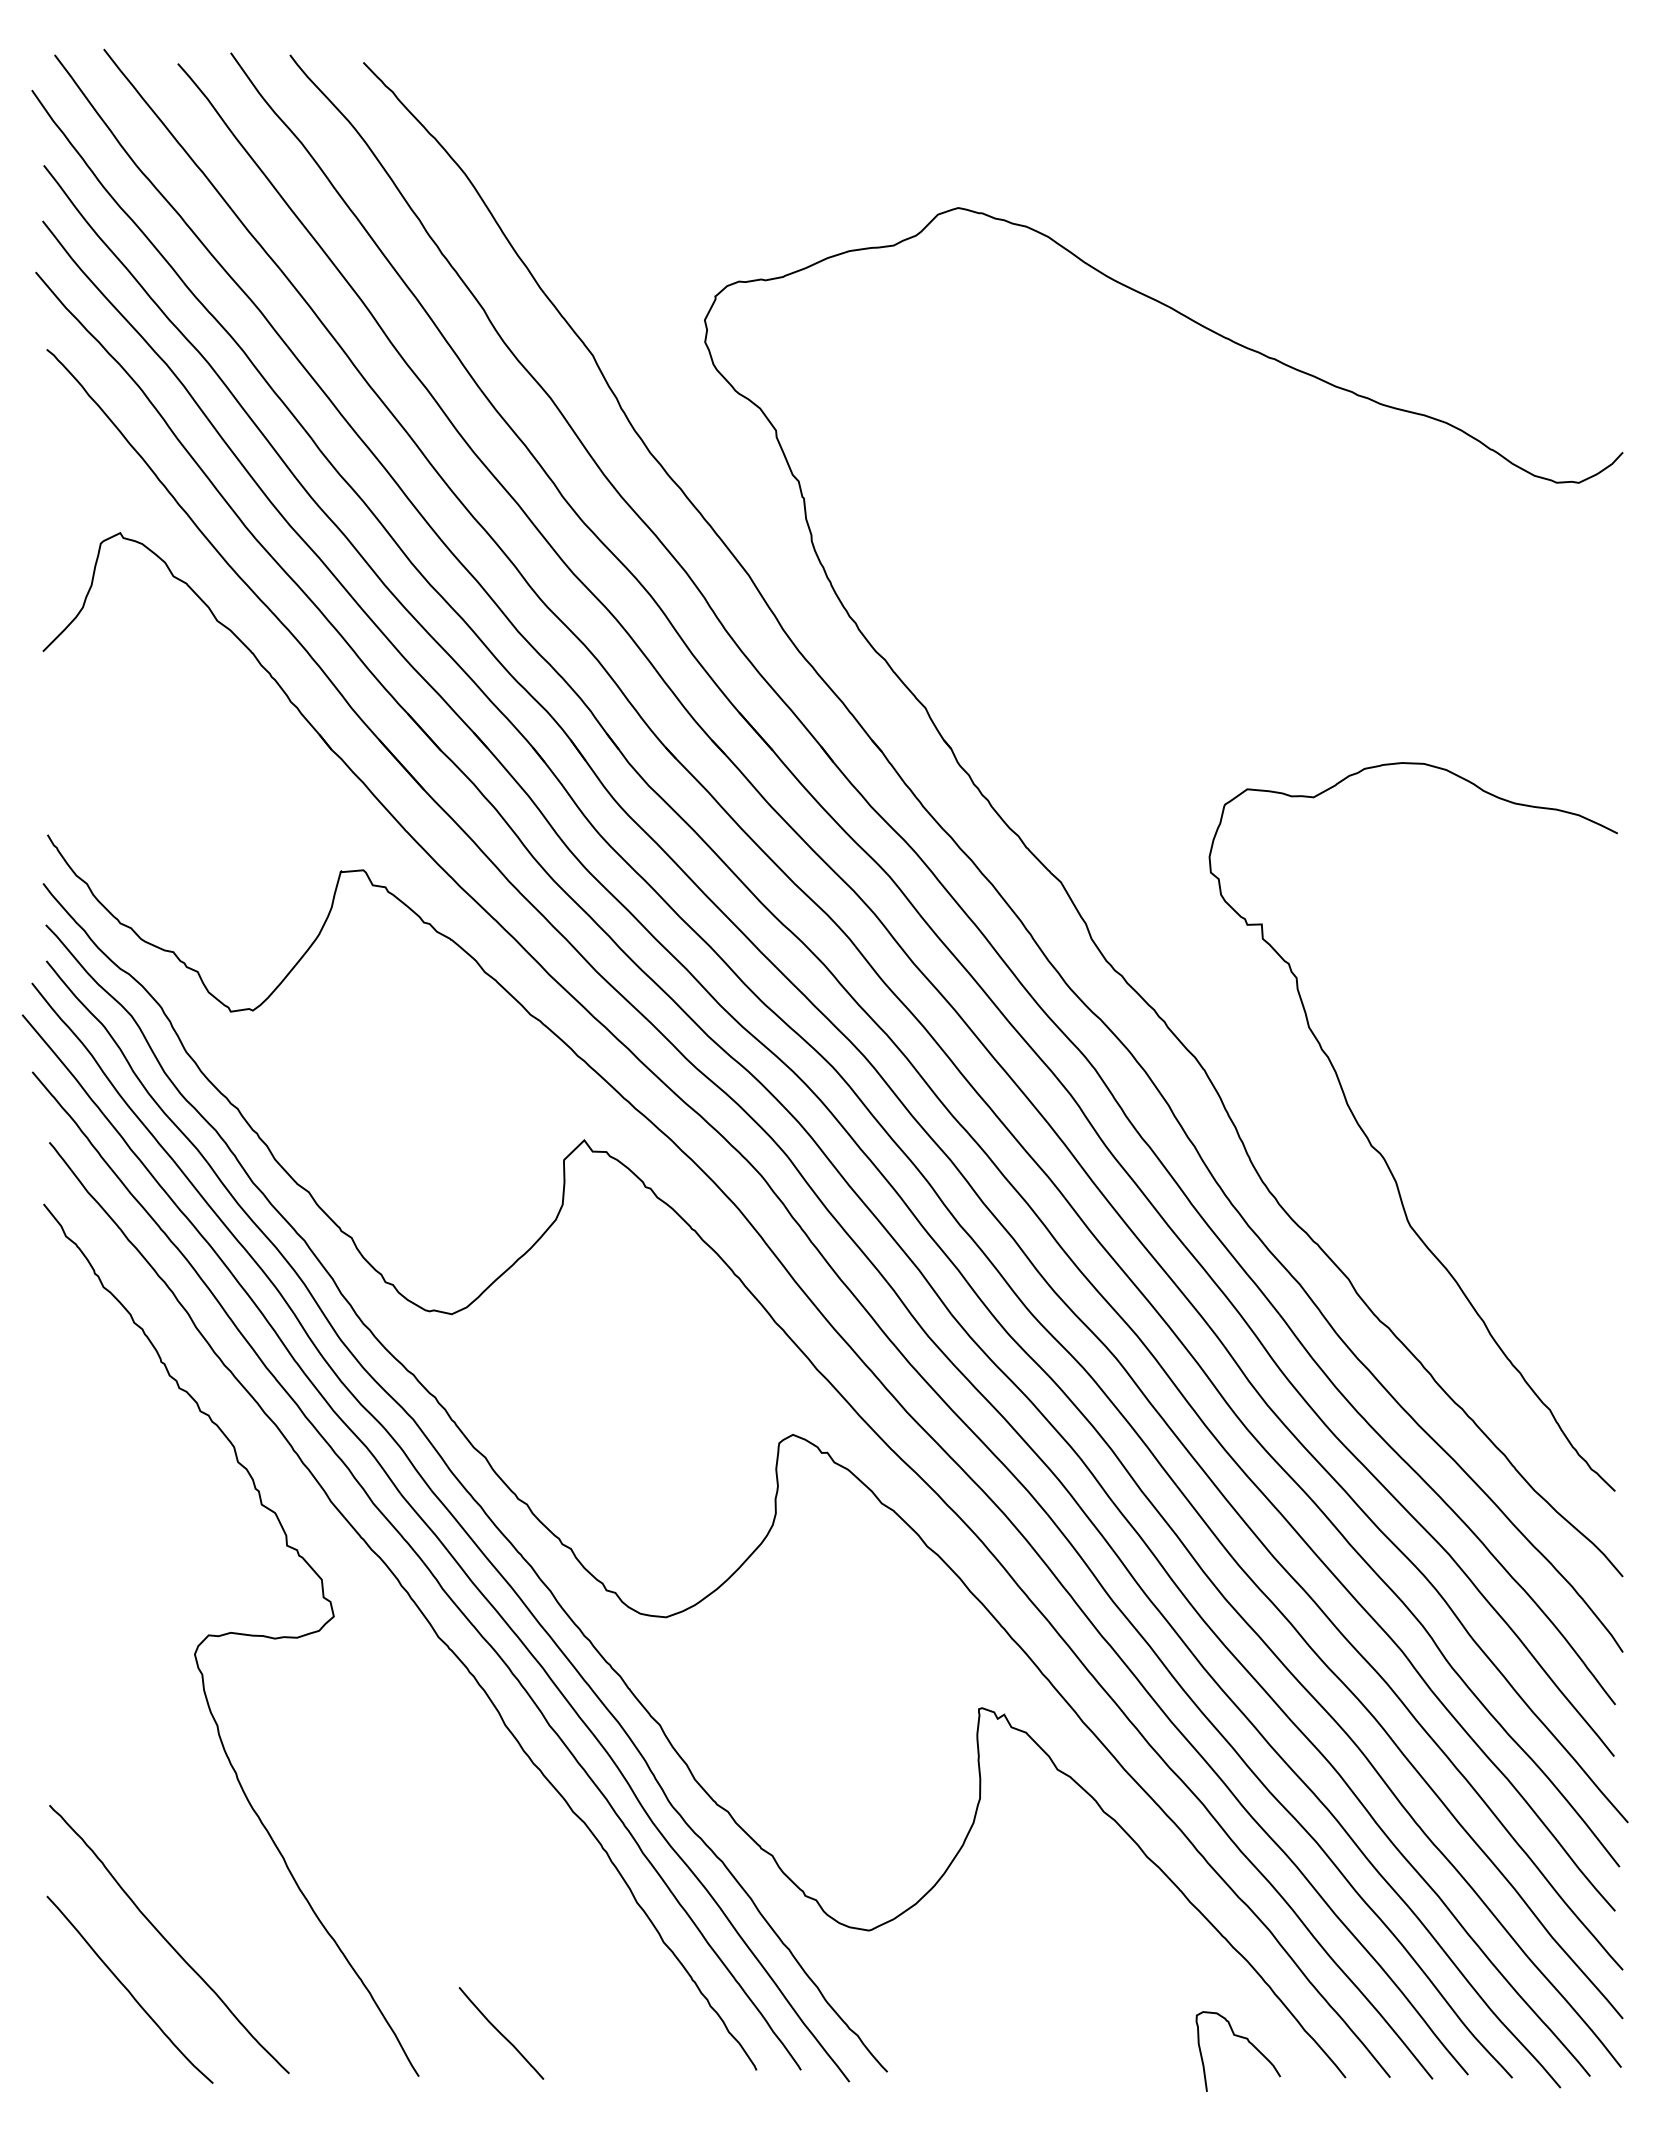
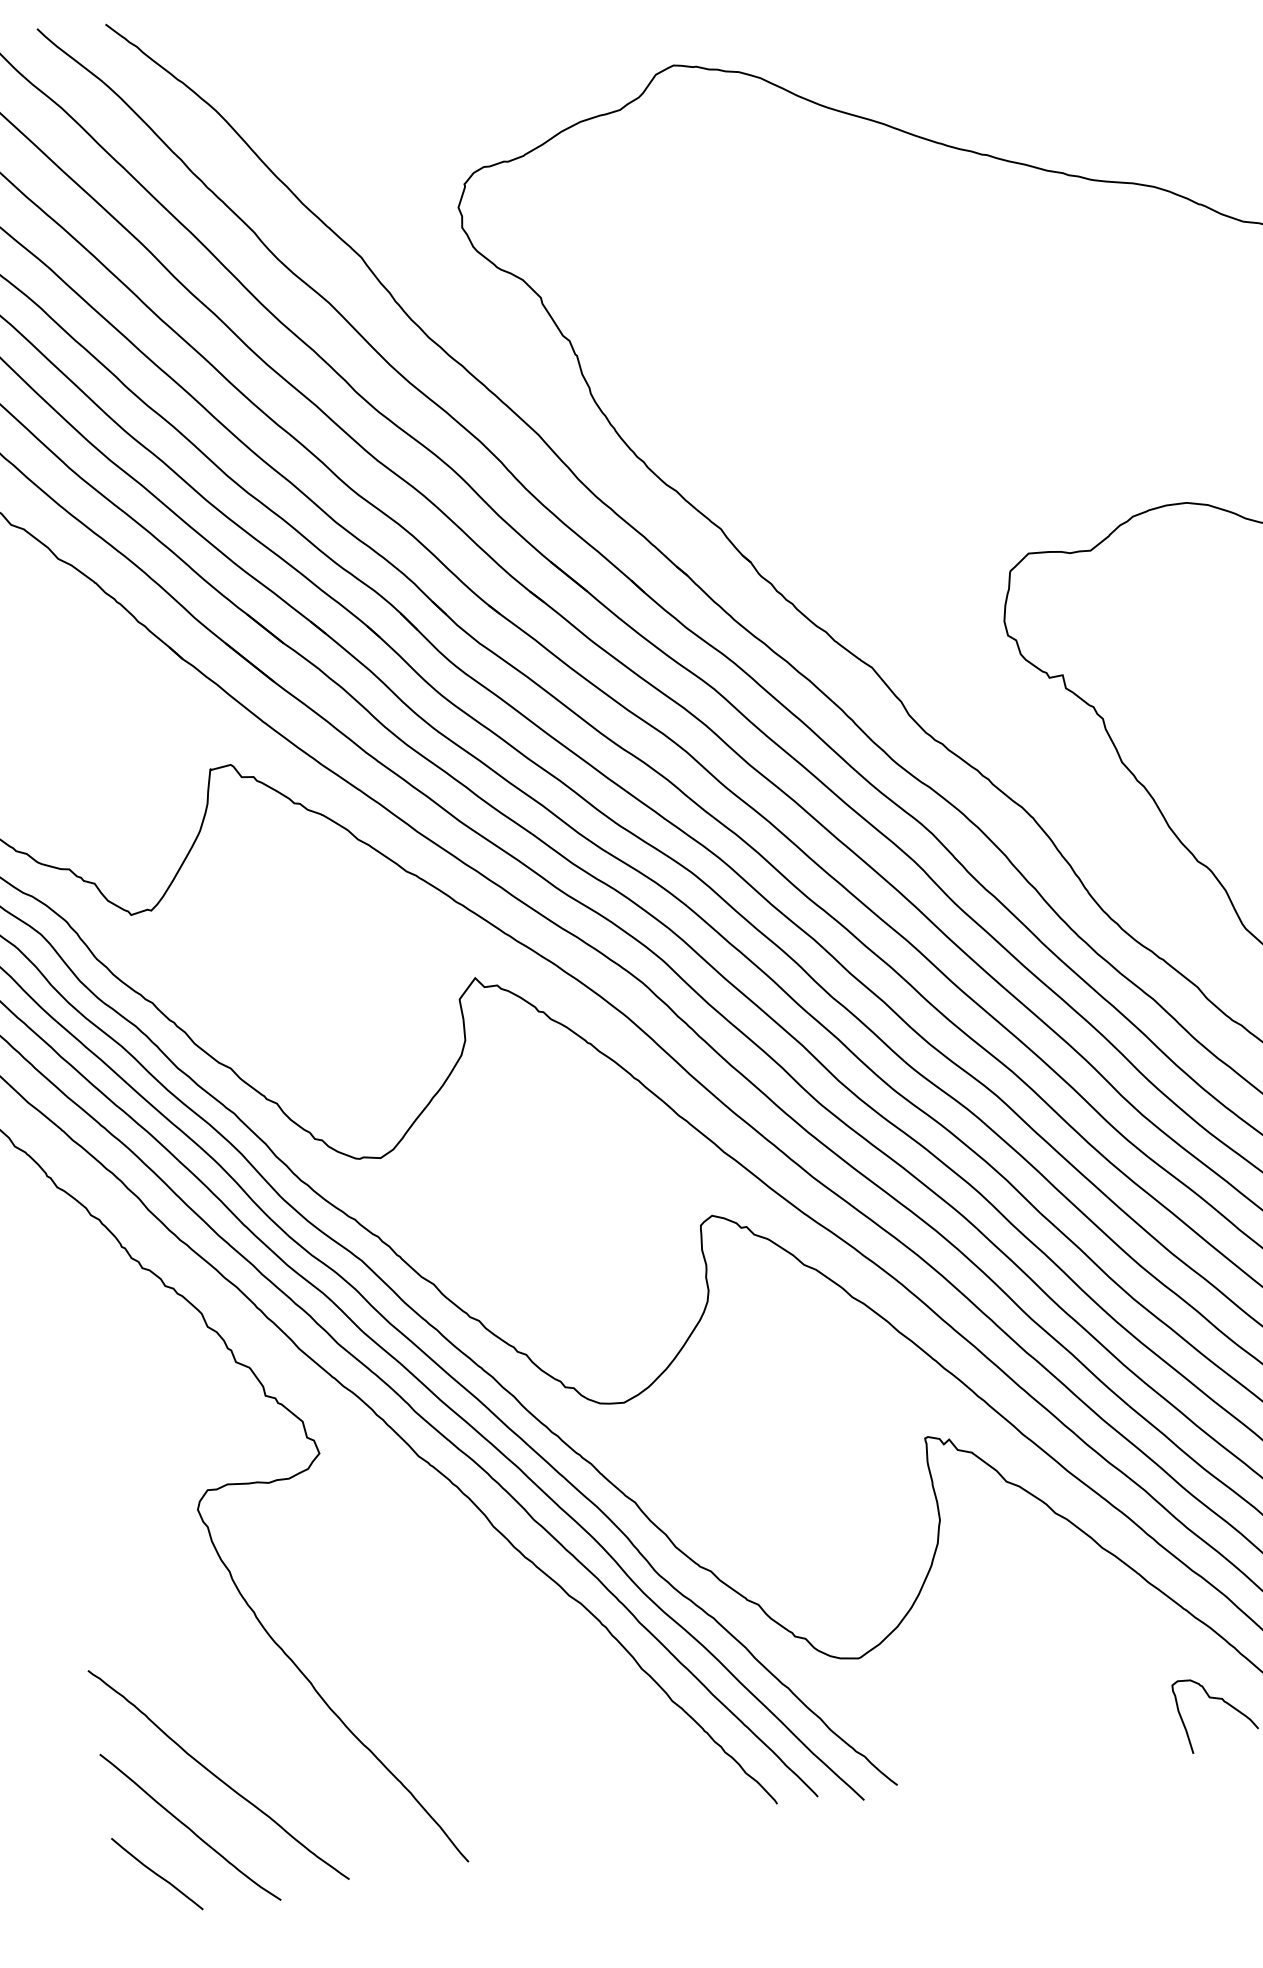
curve: (501, 2033) -> (157, 1874), moved

